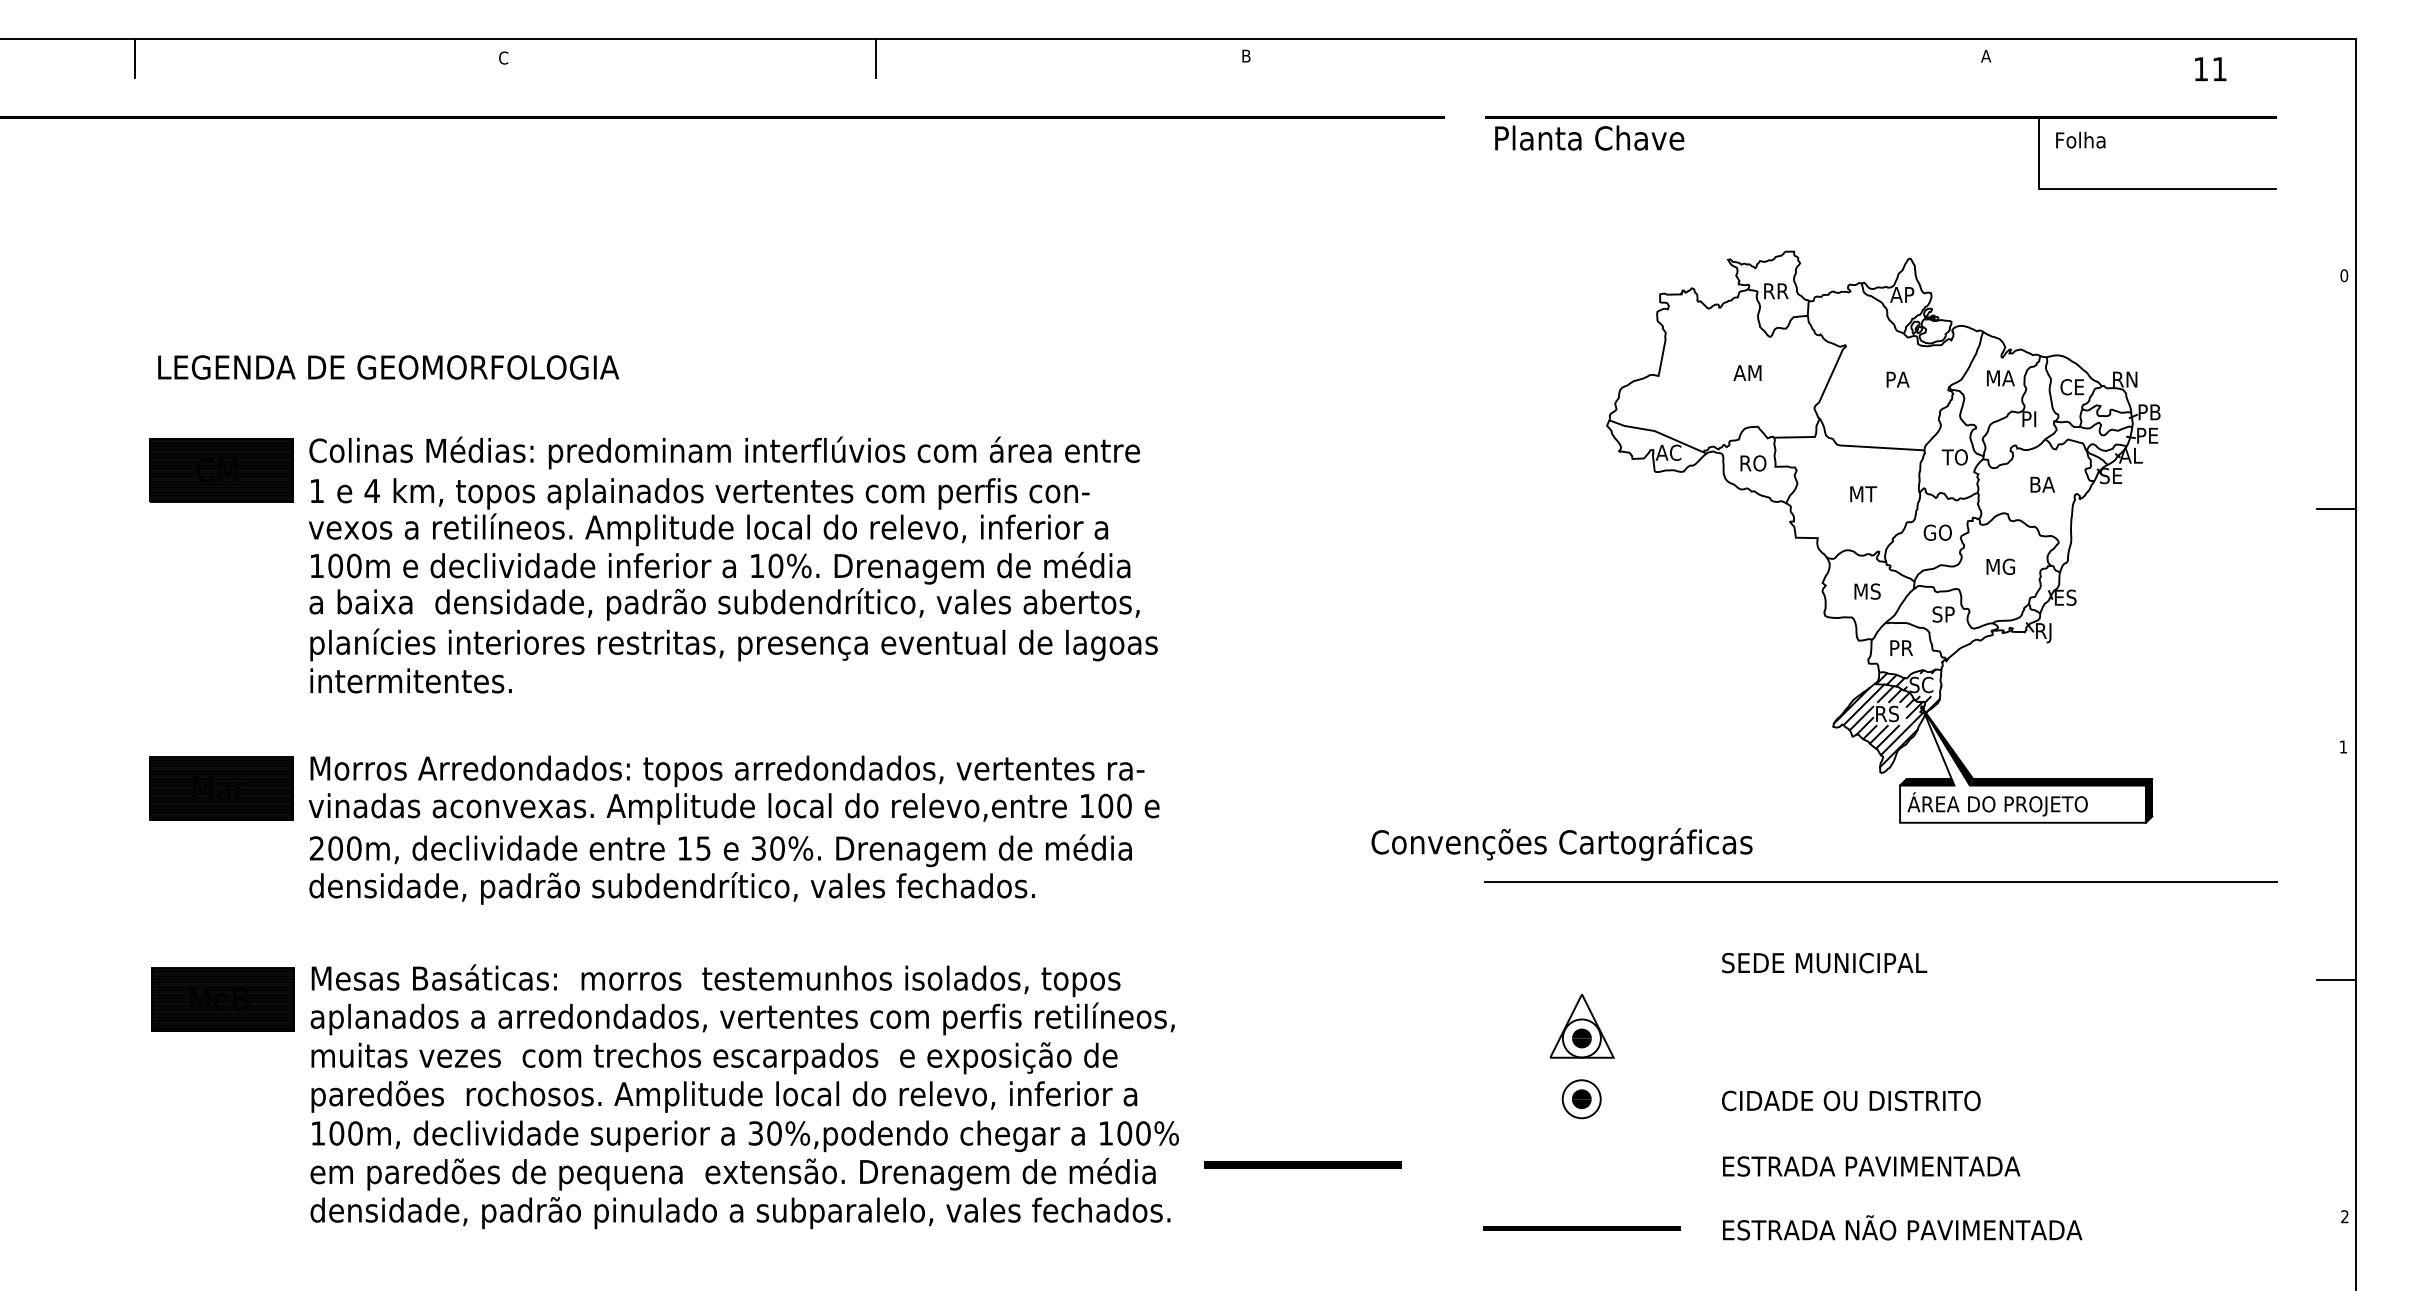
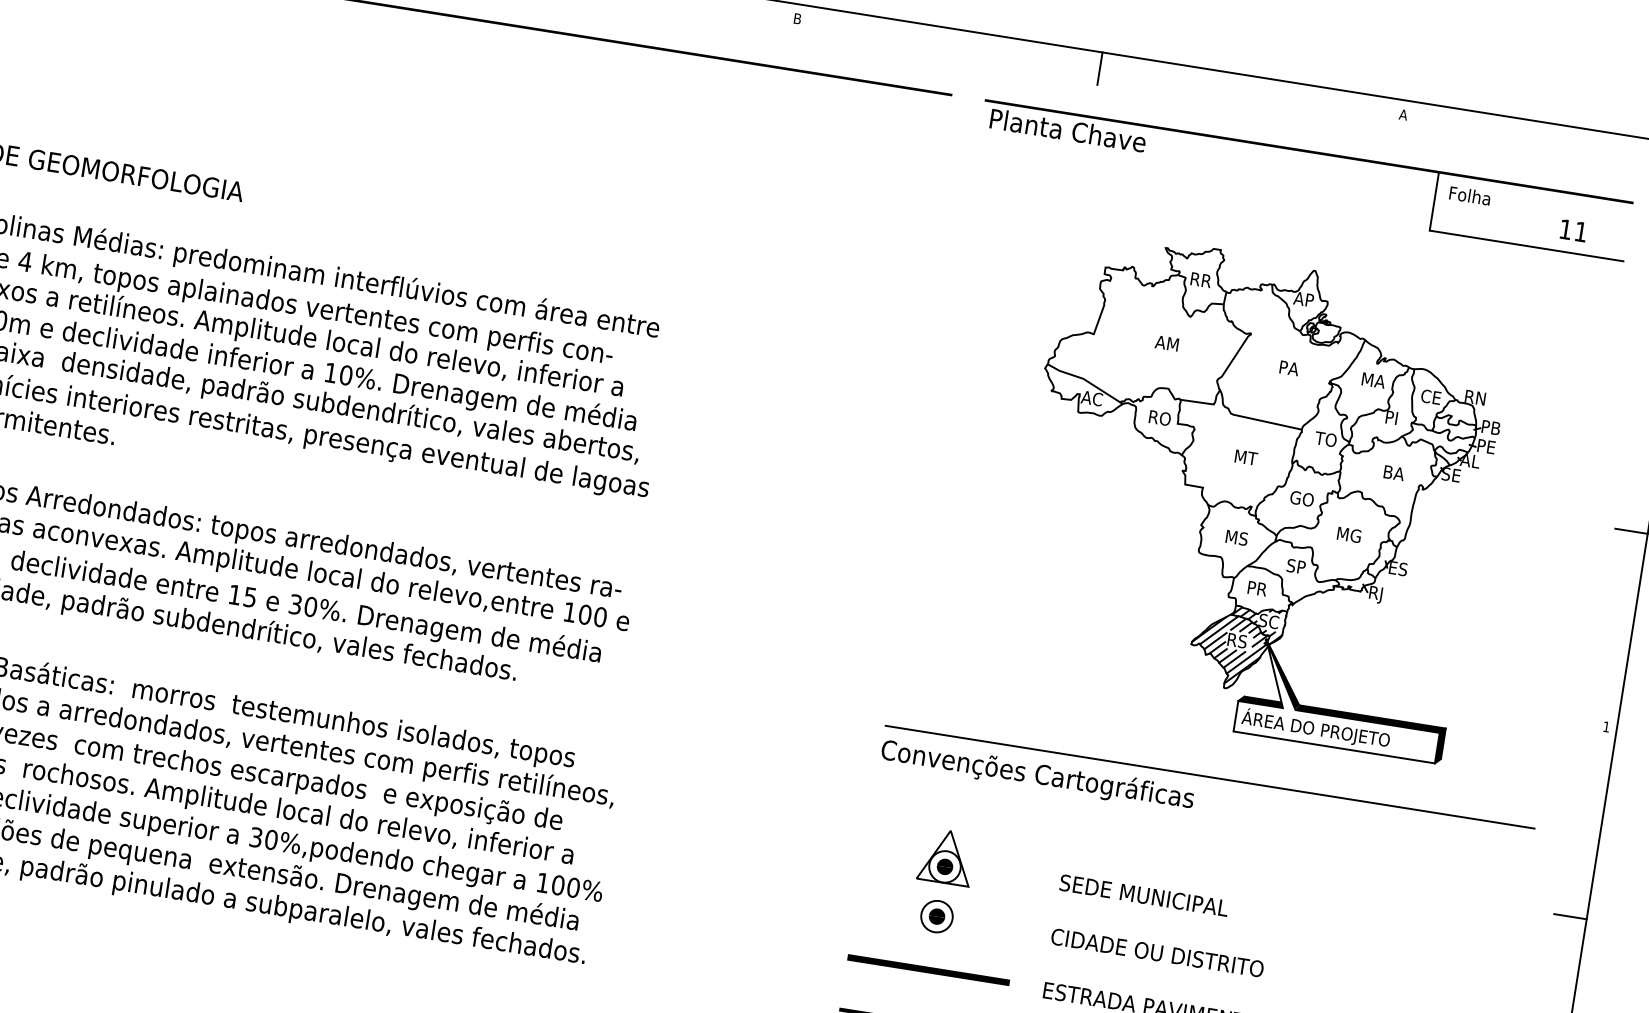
line: (1615, 58) -> (1099, 68), added
text: (2210, 69) -> (1573, 231), moved
text: (1561, 844) -> (1037, 775), moved
text: (1824, 962) -> (1144, 895), moved
line: (1302, 1164) -> (928, 970), moved

